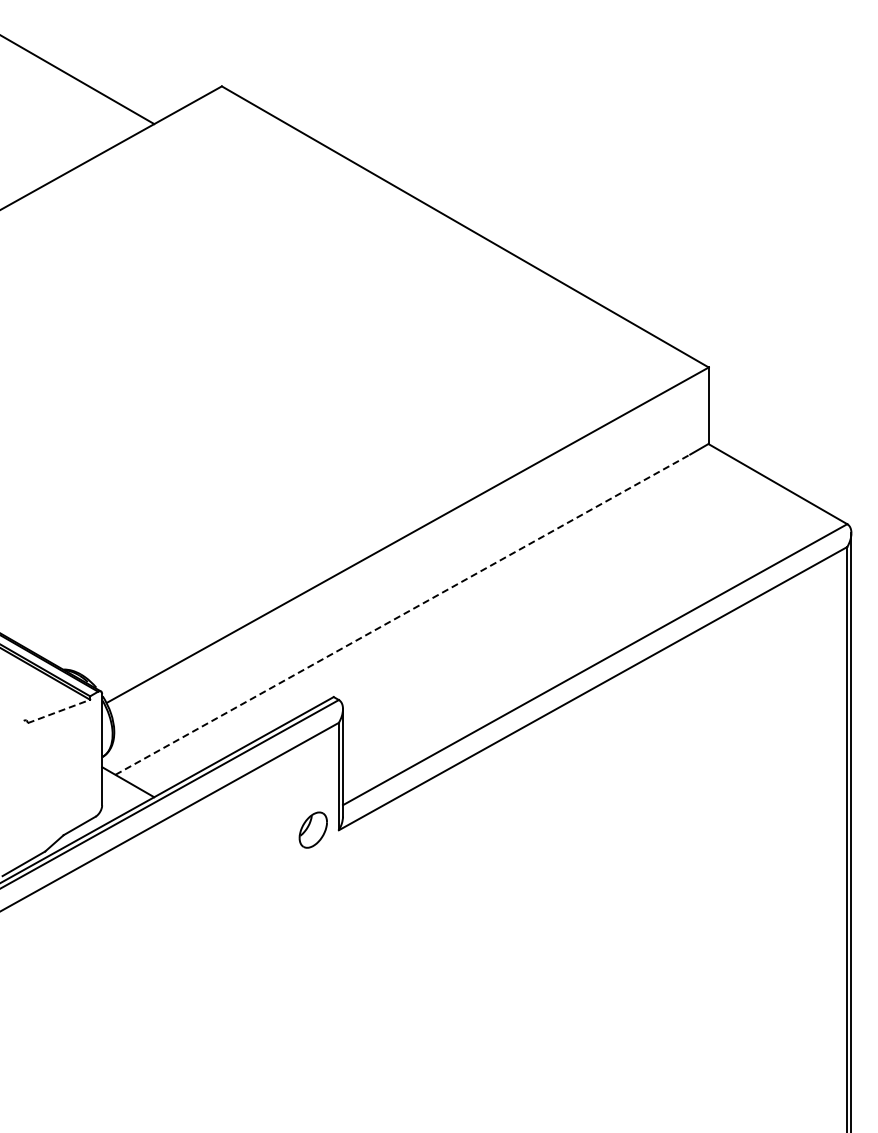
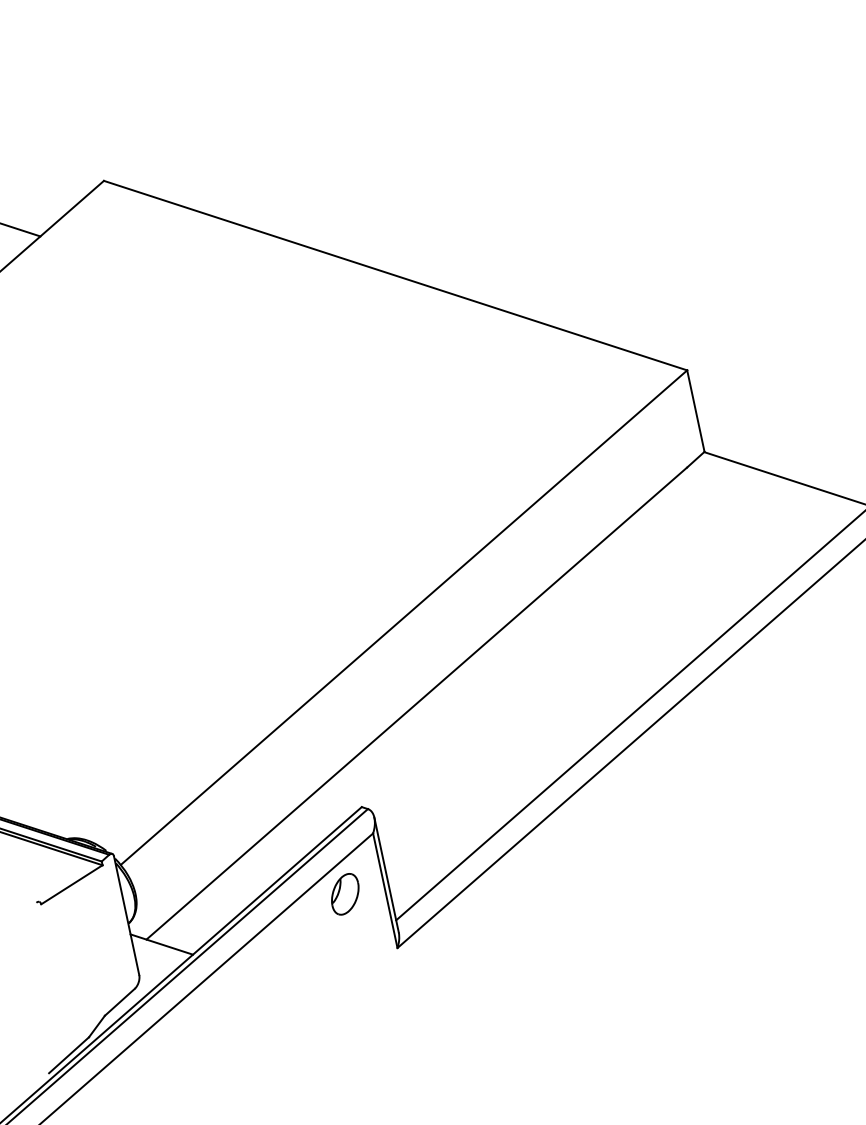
line: (402, 614) -> (416, 703), dashed -> solid
line: (59, 711) -> (72, 884), dashed -> solid
part: (312, 829) -> (344, 893), moved

